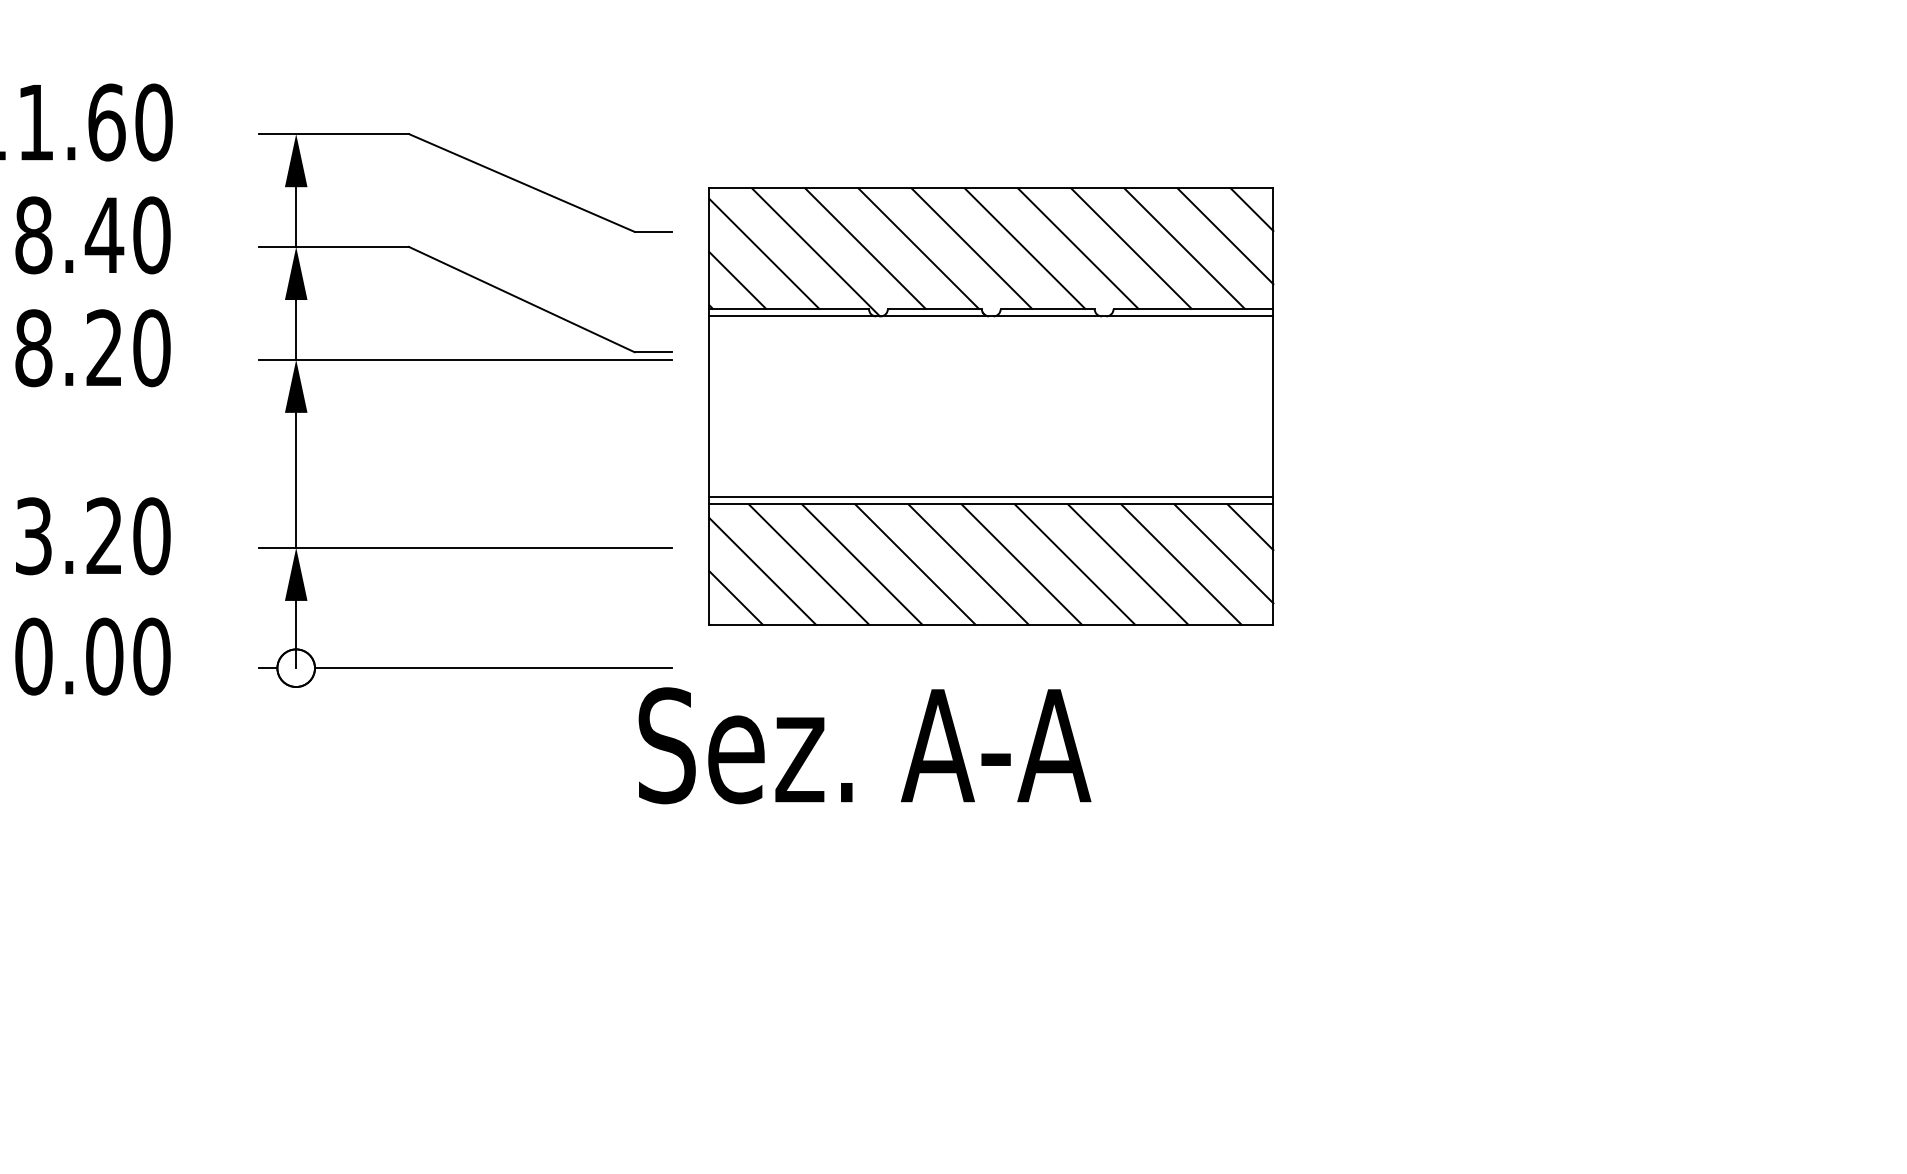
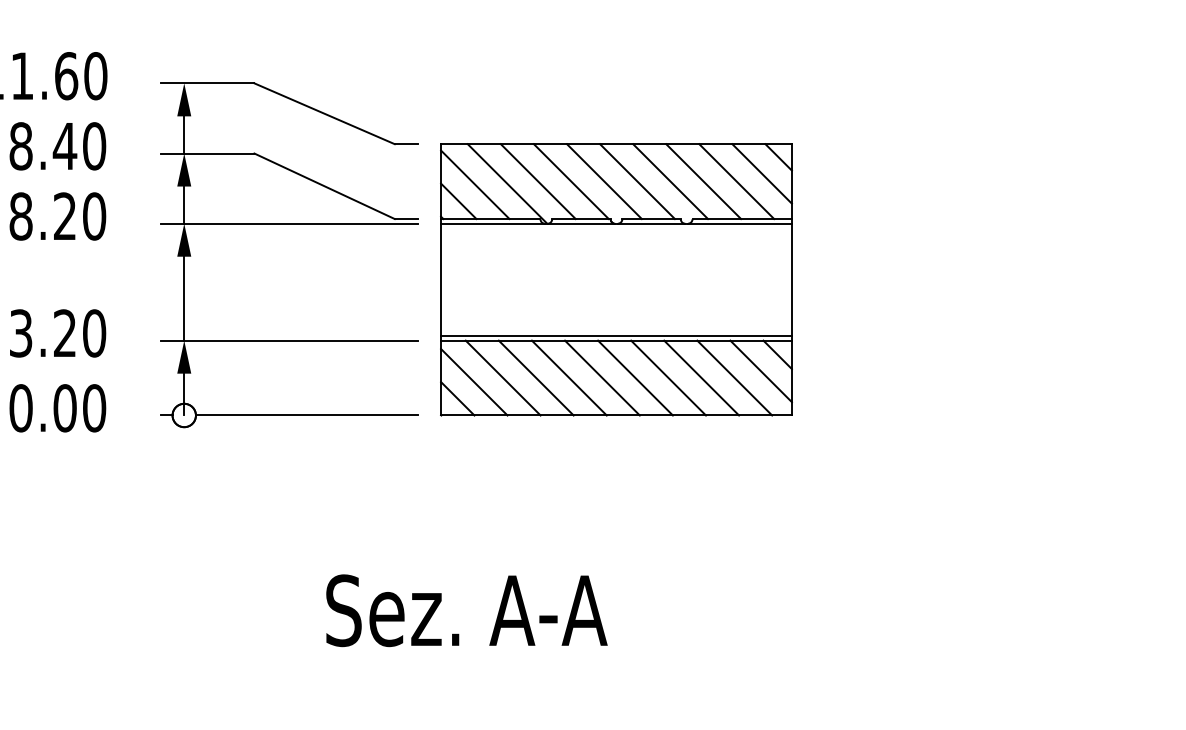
part: (991, 406) -> (616, 279), moved
text: (864, 745) -> (466, 610), moved

